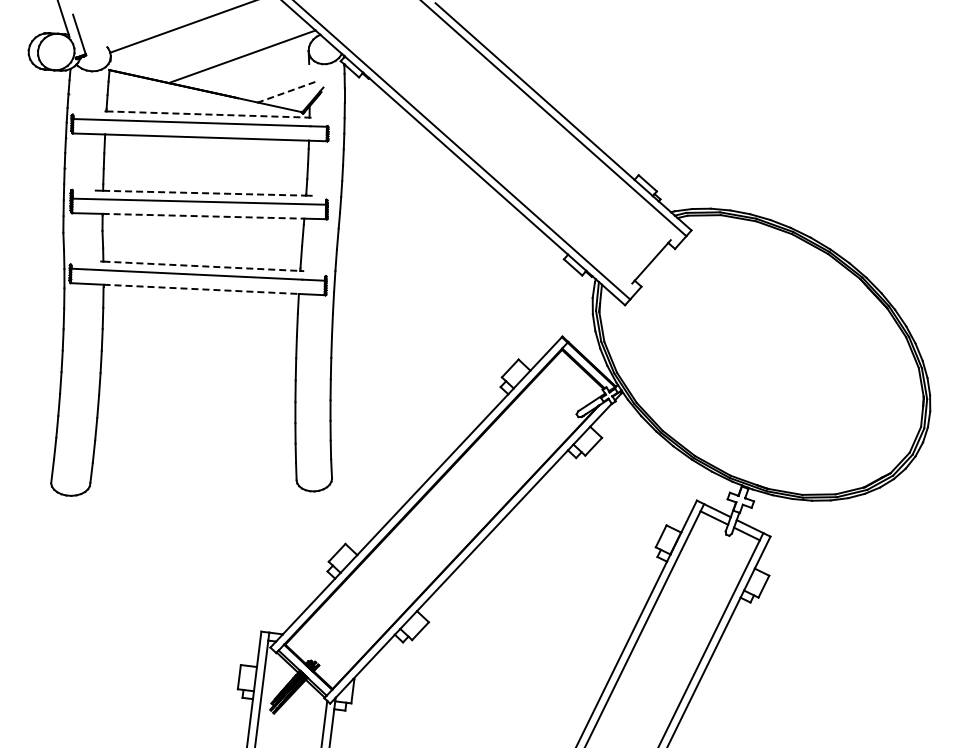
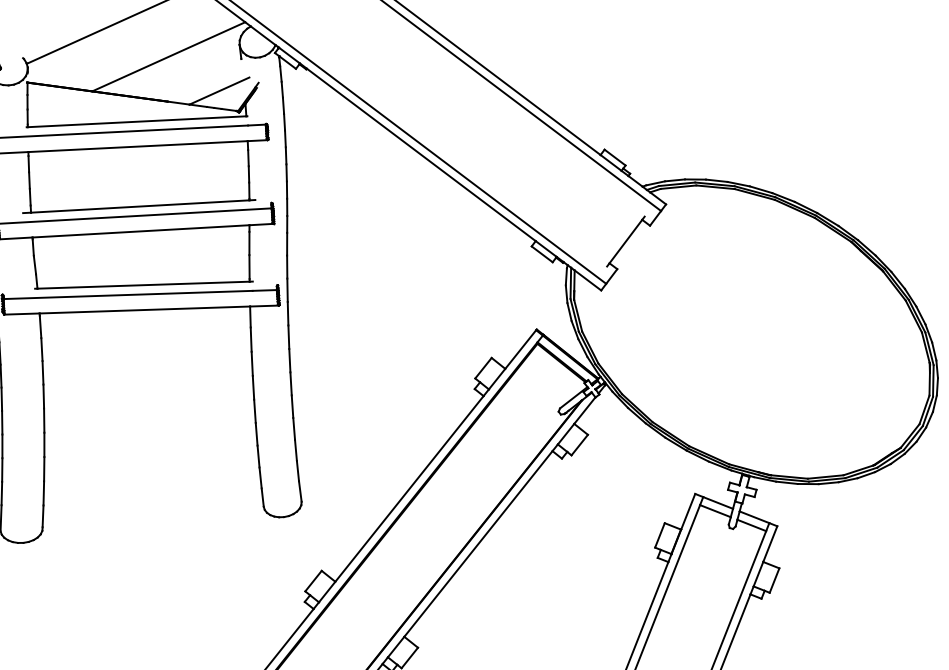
line: (286, 92) -> (219, 91), dashed -> solid
line: (208, 114) -> (137, 121), dashed -> solid
line: (204, 193) -> (140, 206), dashed -> solid
line: (203, 216) -> (141, 231), dashed -> solid
line: (201, 266) -> (143, 285), dashed -> solid
line: (201, 289) -> (145, 310), dashed -> solid

